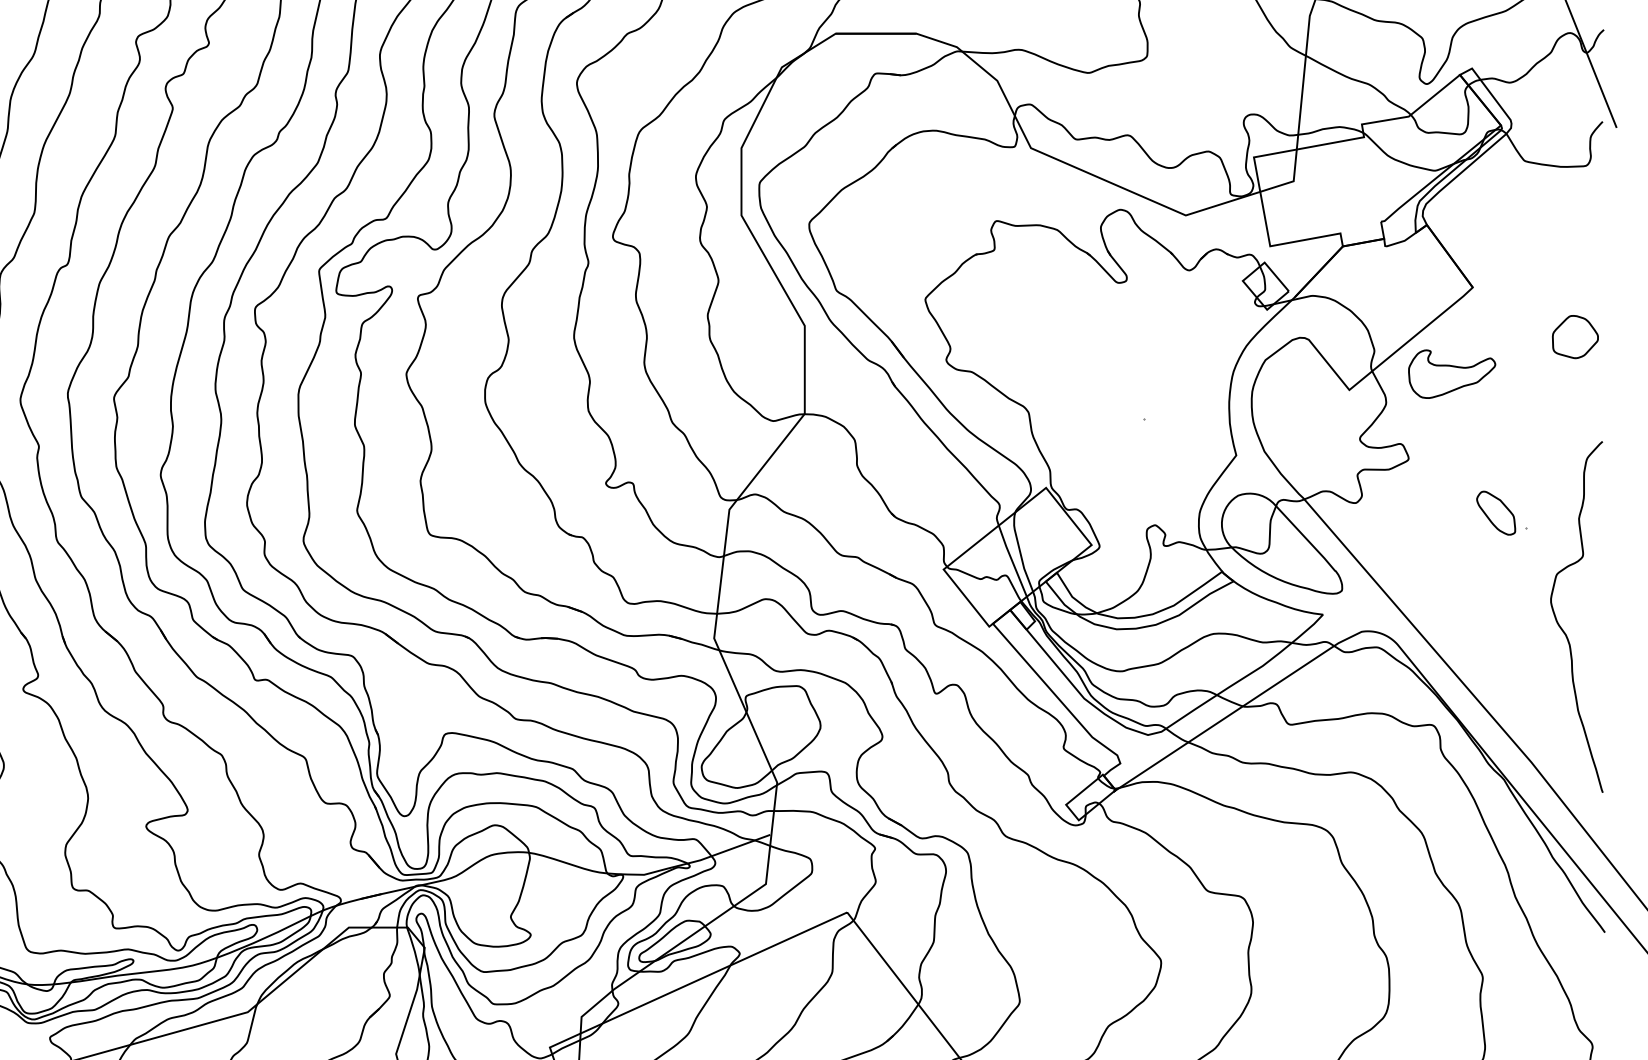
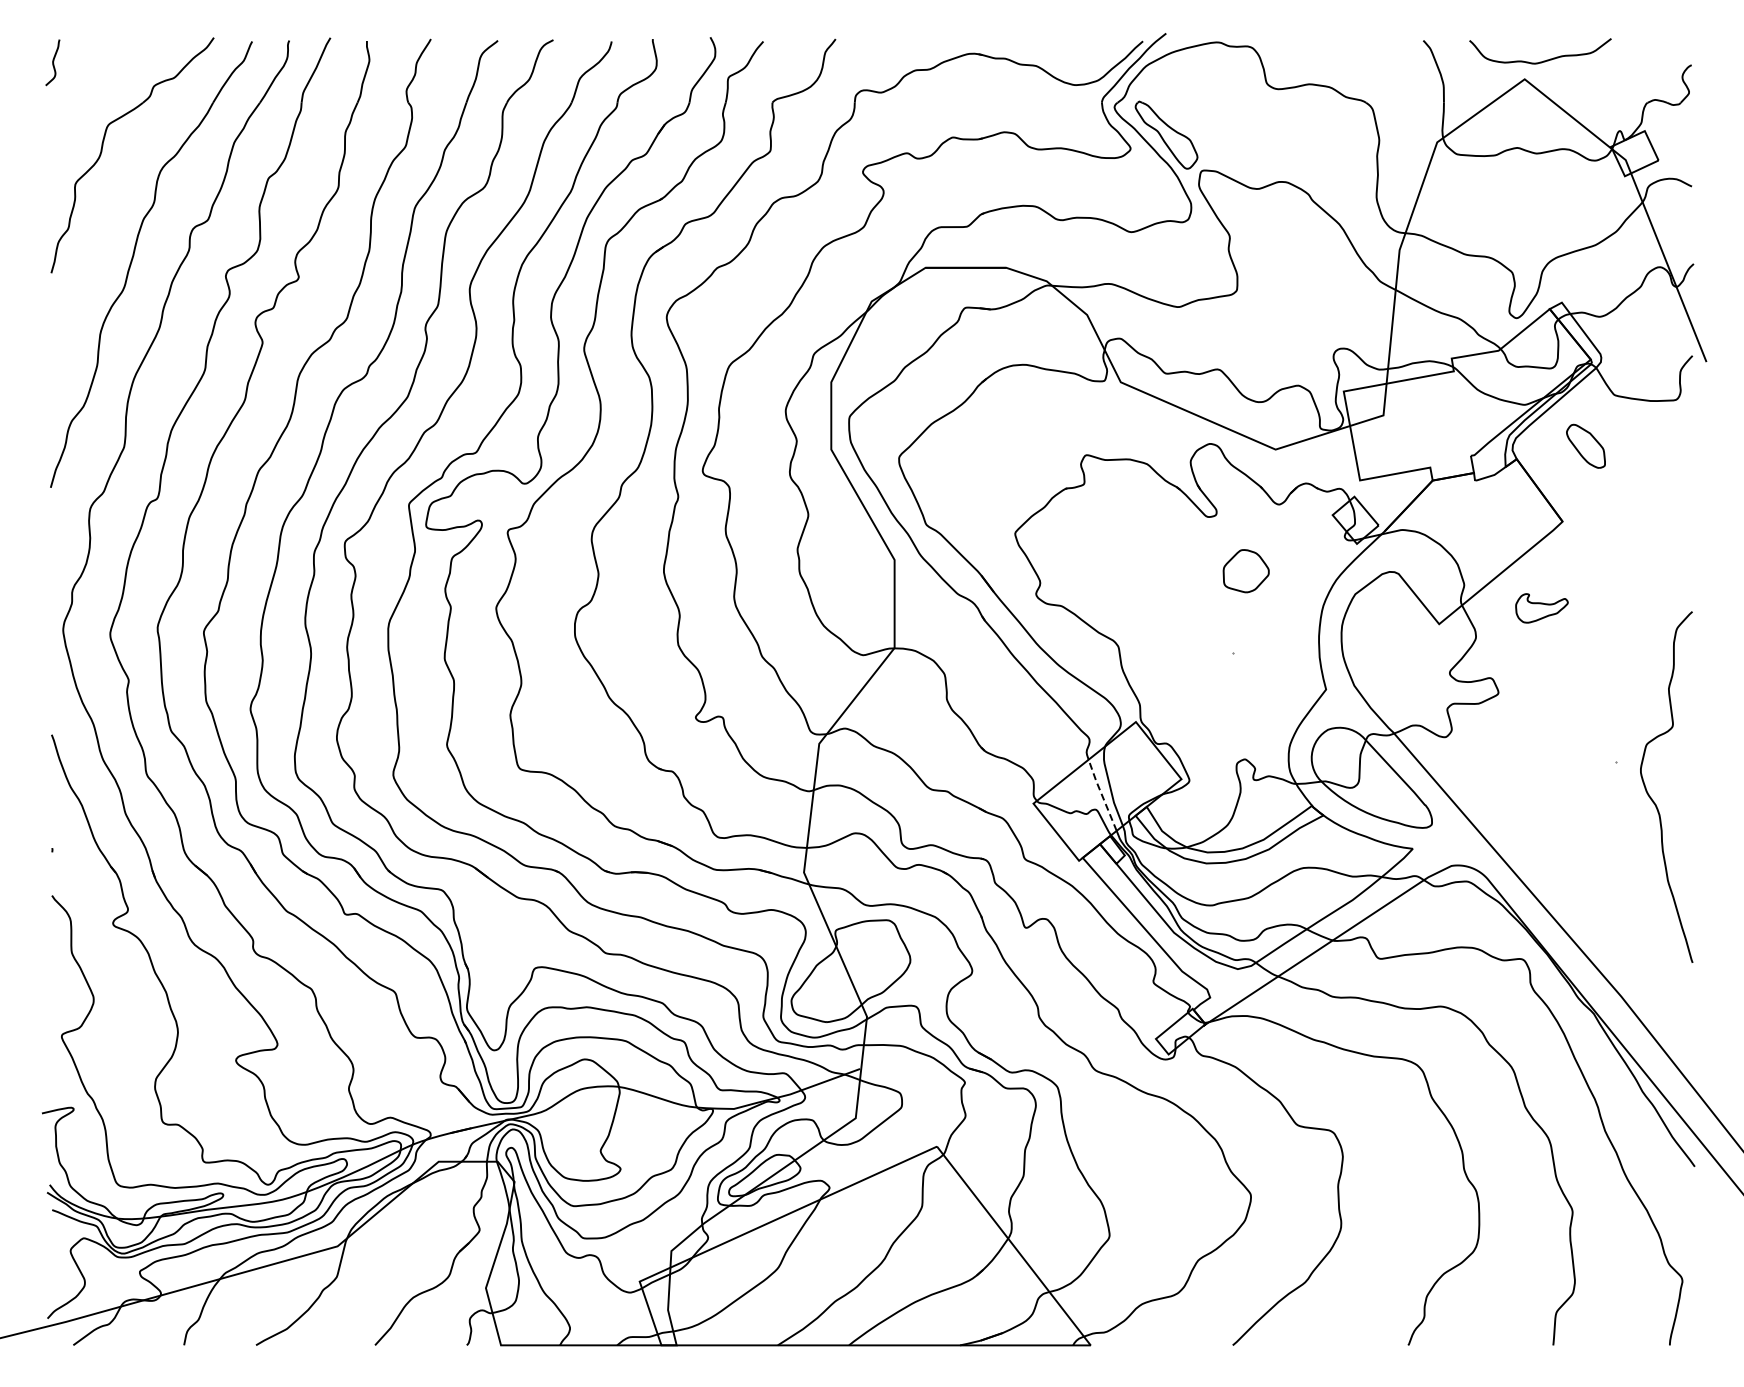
part: (1574, 337) -> (1245, 571), moved
part: (1451, 374) -> (1541, 608), size x0.6
part: (1495, 512) -> (1585, 445), moved
line: (1011, 560) -> (1101, 794), solid -> dashed
curve: (1562, 628) -> (1652, 798), moved

